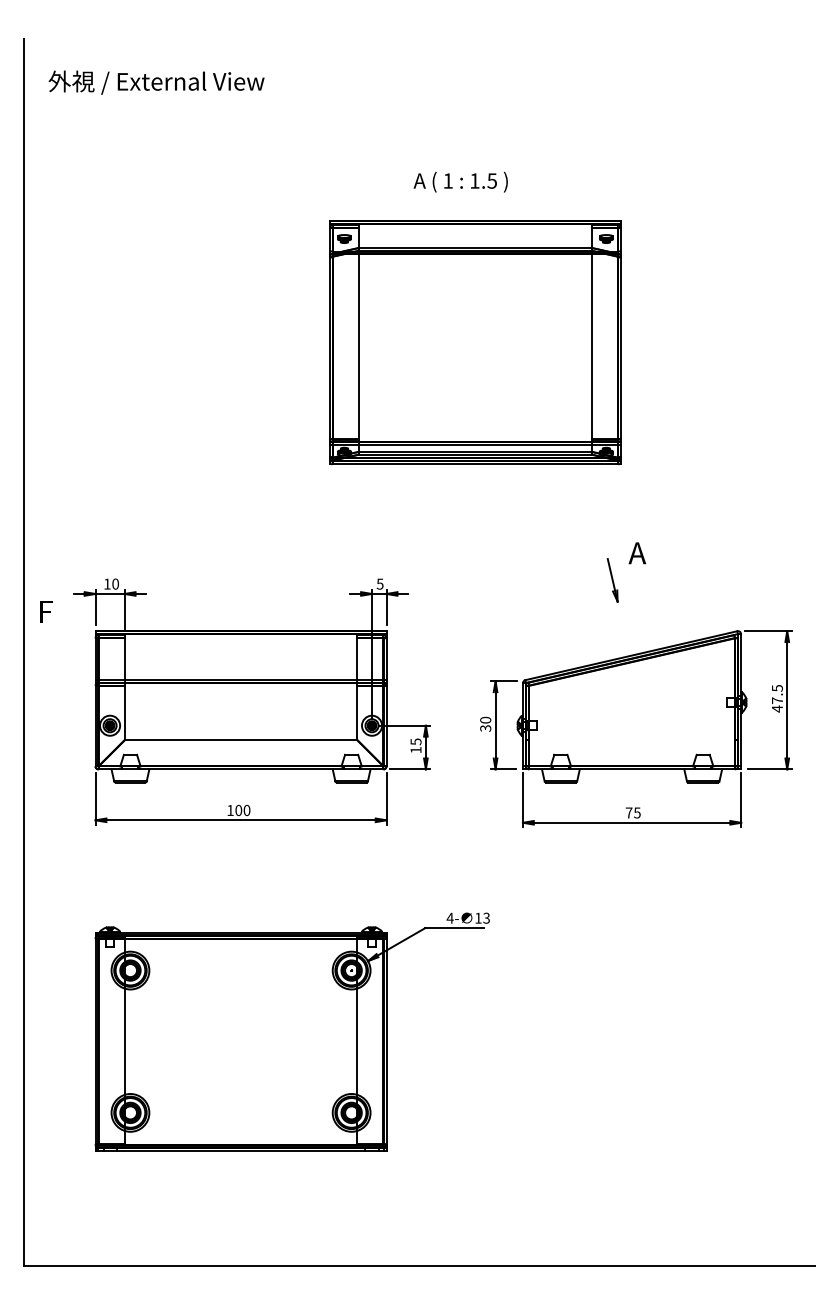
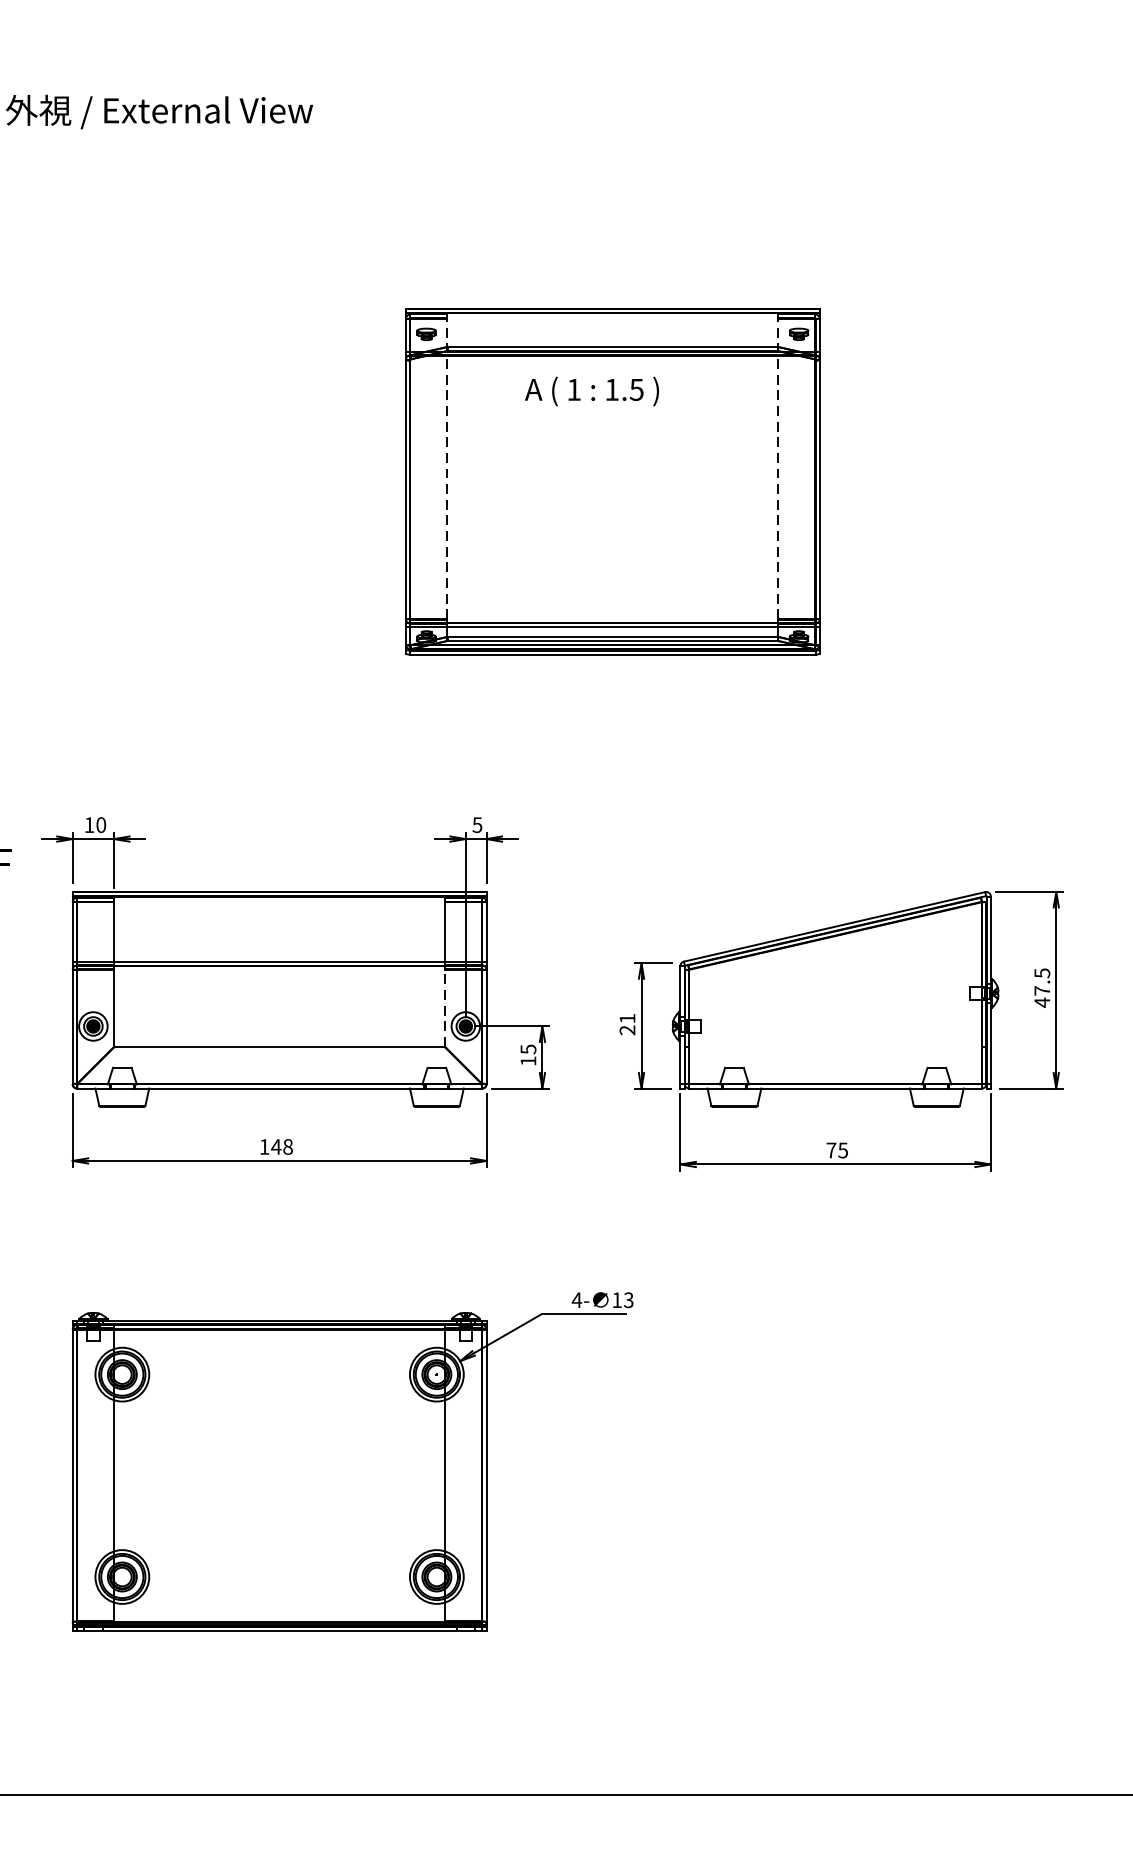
text: (460, 181) -> (591, 390), moved
line: (358, 333) -> (446, 468), solid -> dashed
line: (591, 333) -> (777, 468), solid -> dashed
part: (629, 564) -> (831, 797), removed
line: (357, 712) -> (445, 1007), solid -> dashed
text: (485, 723) -> (627, 1023), 30 -> 21
text: (242, 810) -> (281, 1146), 100 -> 148

